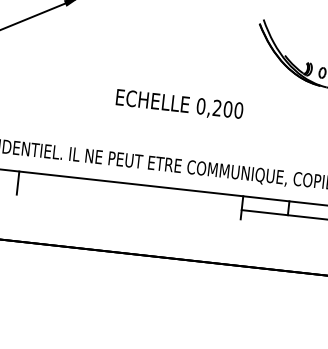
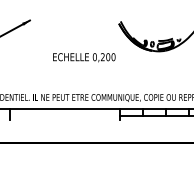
text: (180, 104) -> (84, 57), moved

